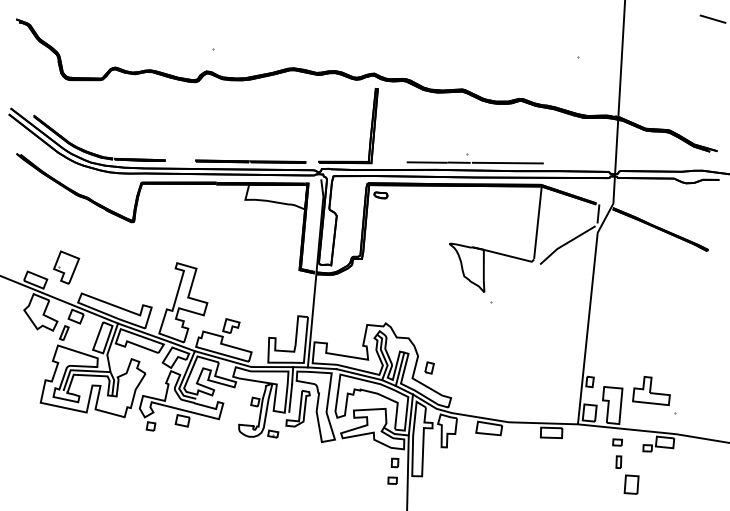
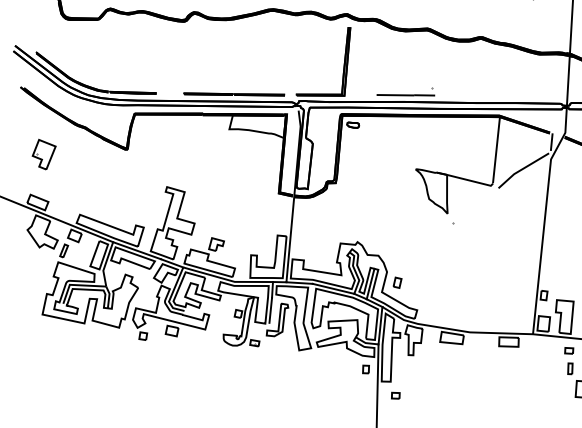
line: (507, 162) -> (468, 95), removed
part: (66, 267) -> (44, 154), moved
part: (392, 480) -> (395, 395), moved

